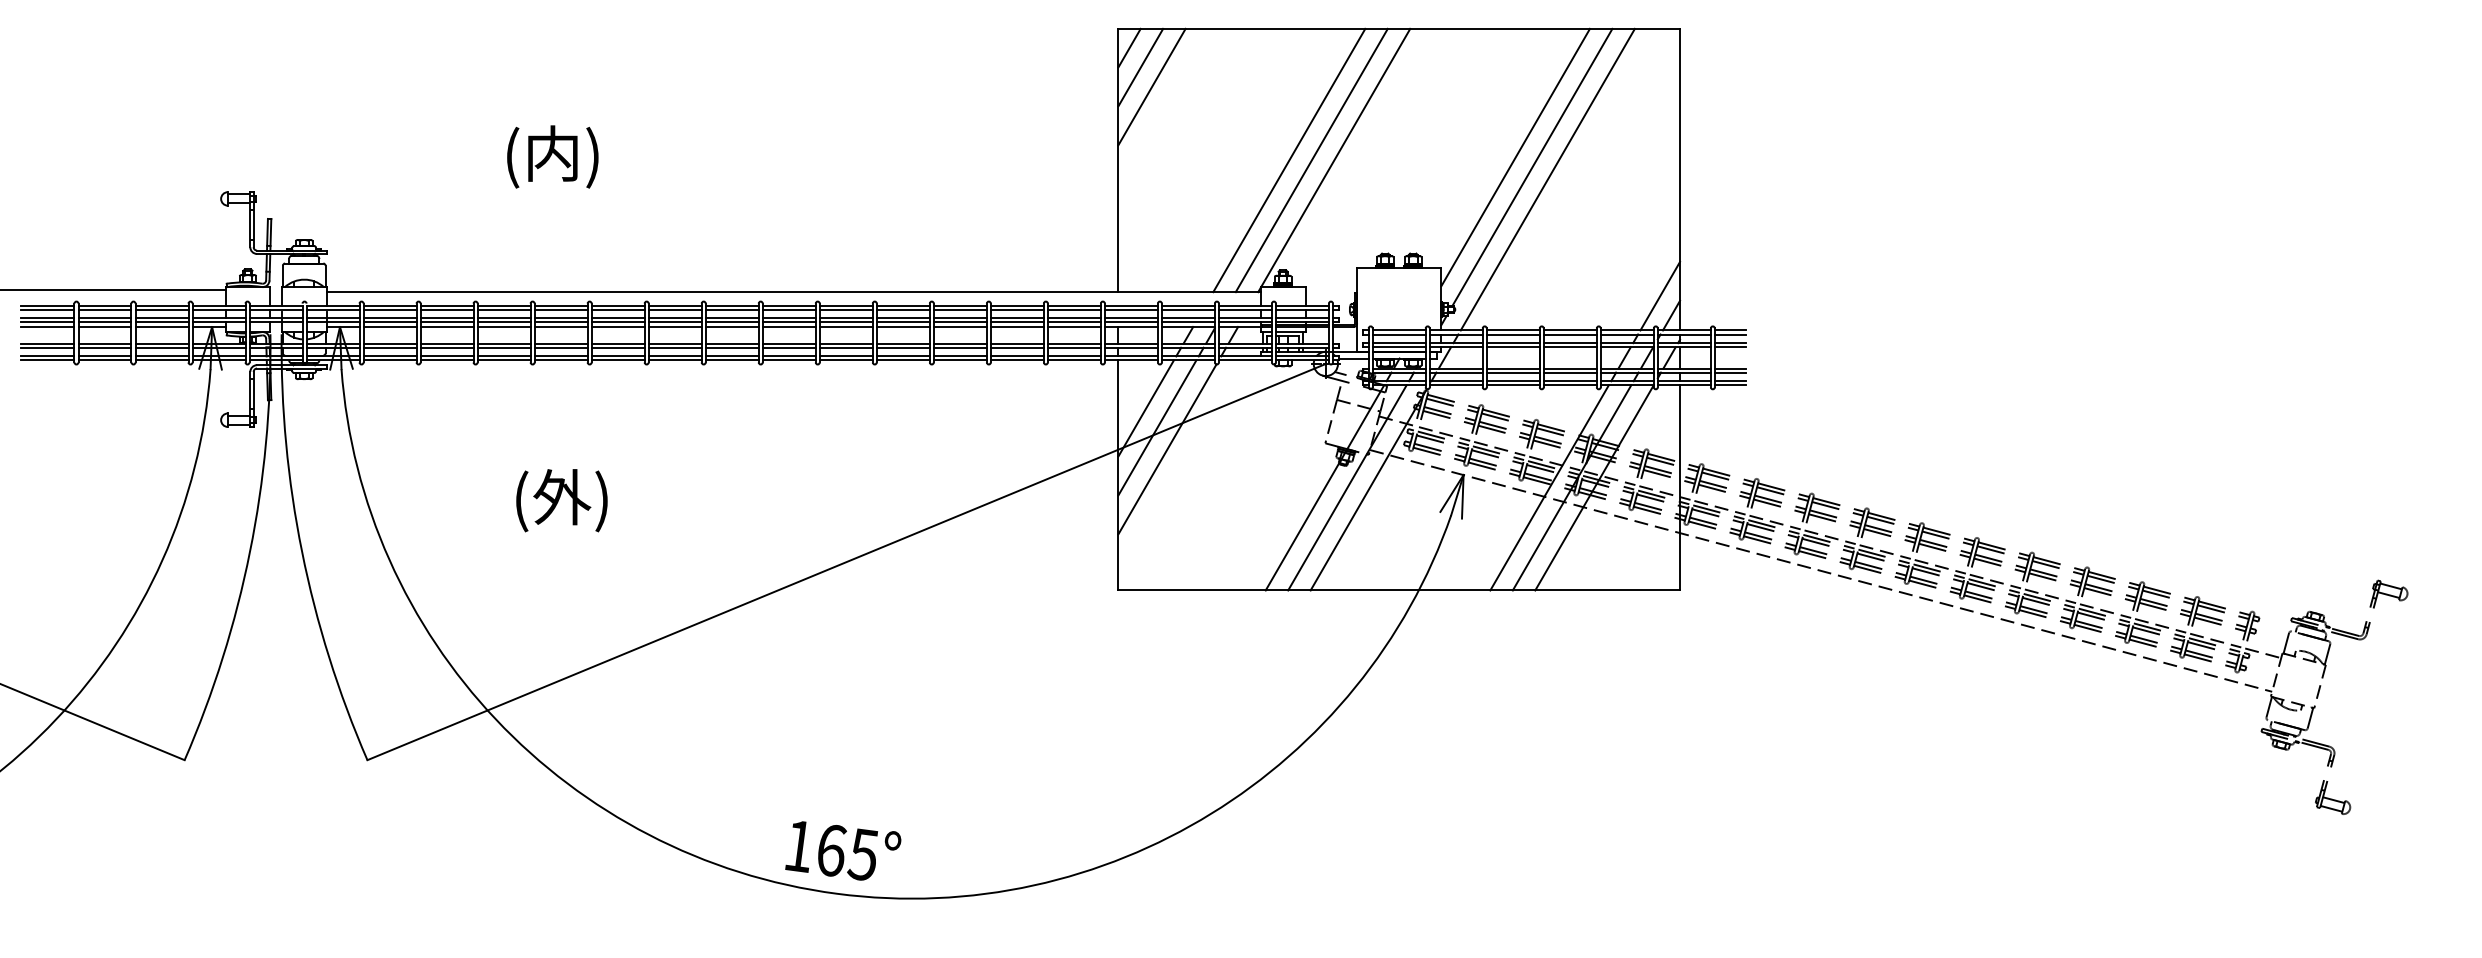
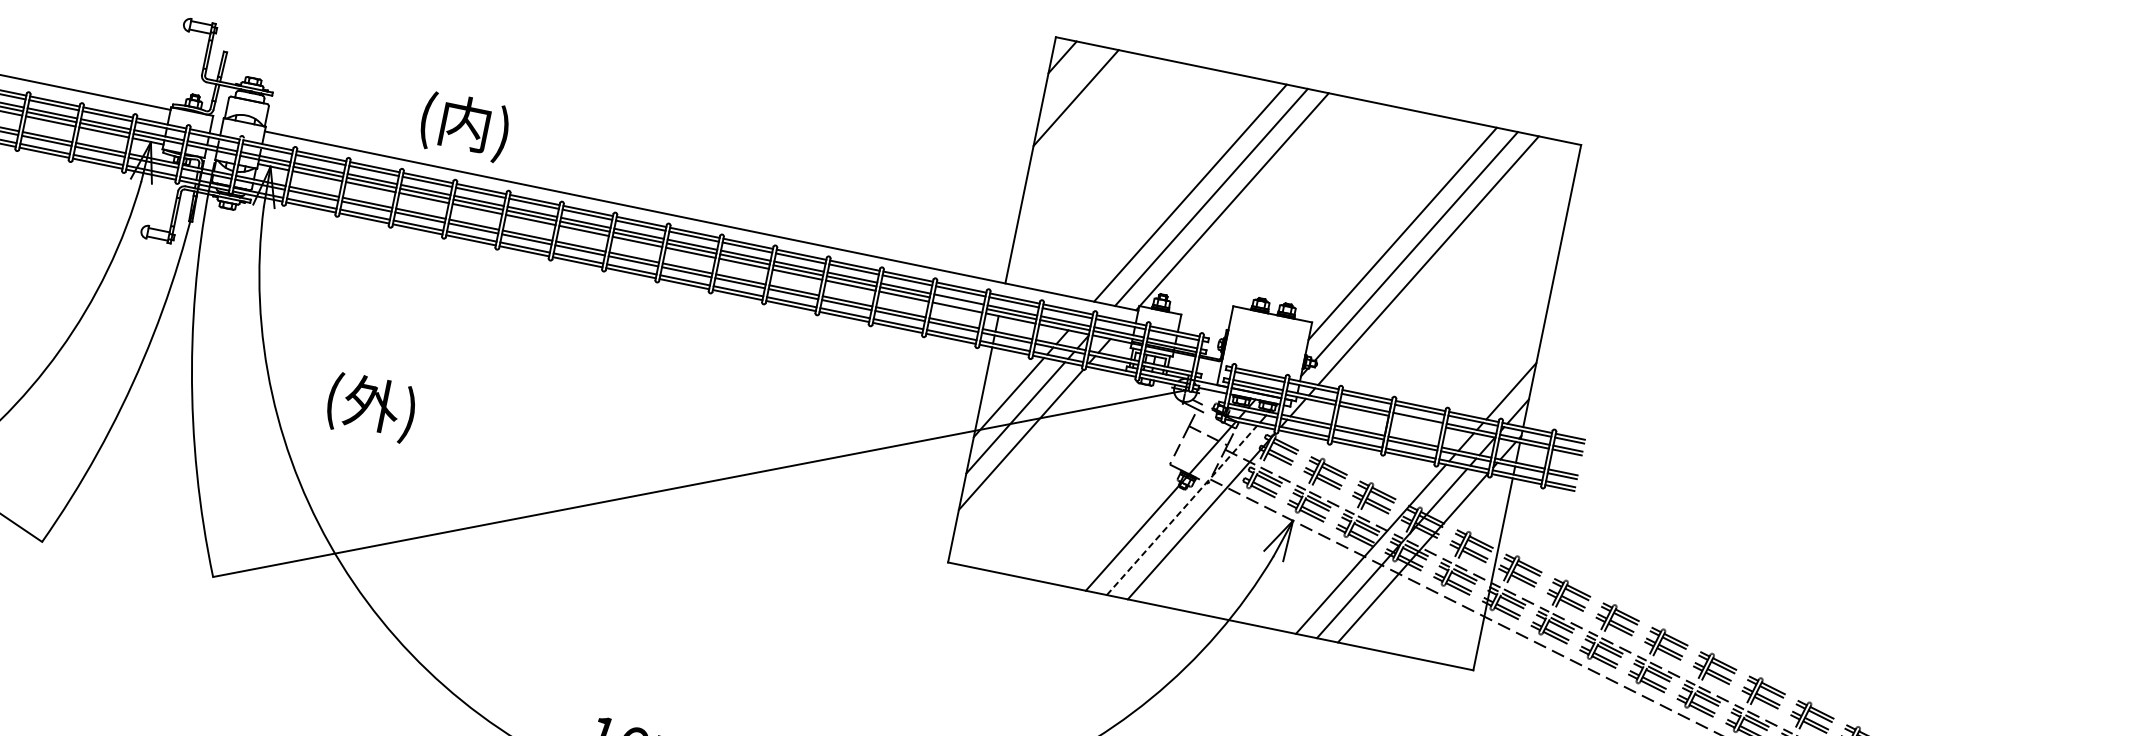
line: (1140, 67) -> (1069, 77), removed
text: (552, 156) -> (464, 126), moved
line: (1073, 322) -> (957, 303), removed
line: (1569, 347) -> (1416, 421), removed
line: (1347, 487) -> (1182, 510), solid -> dashed
text: (561, 500) -> (370, 406), moved

